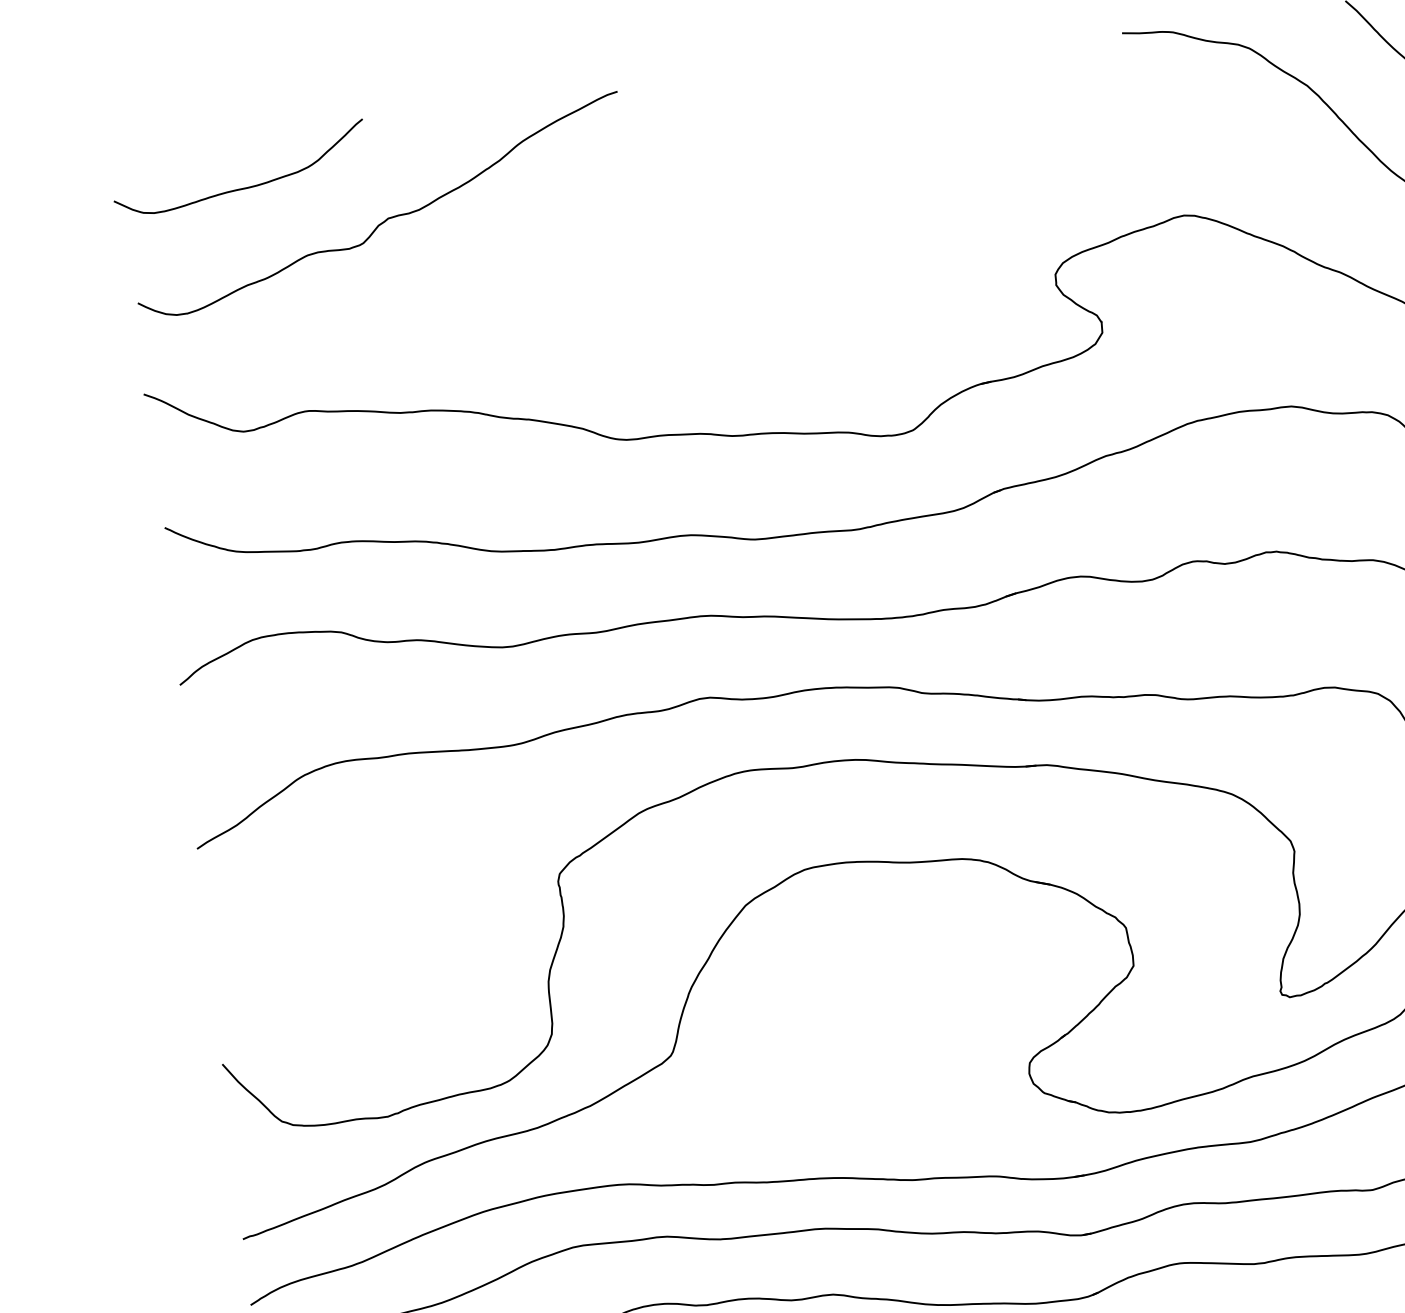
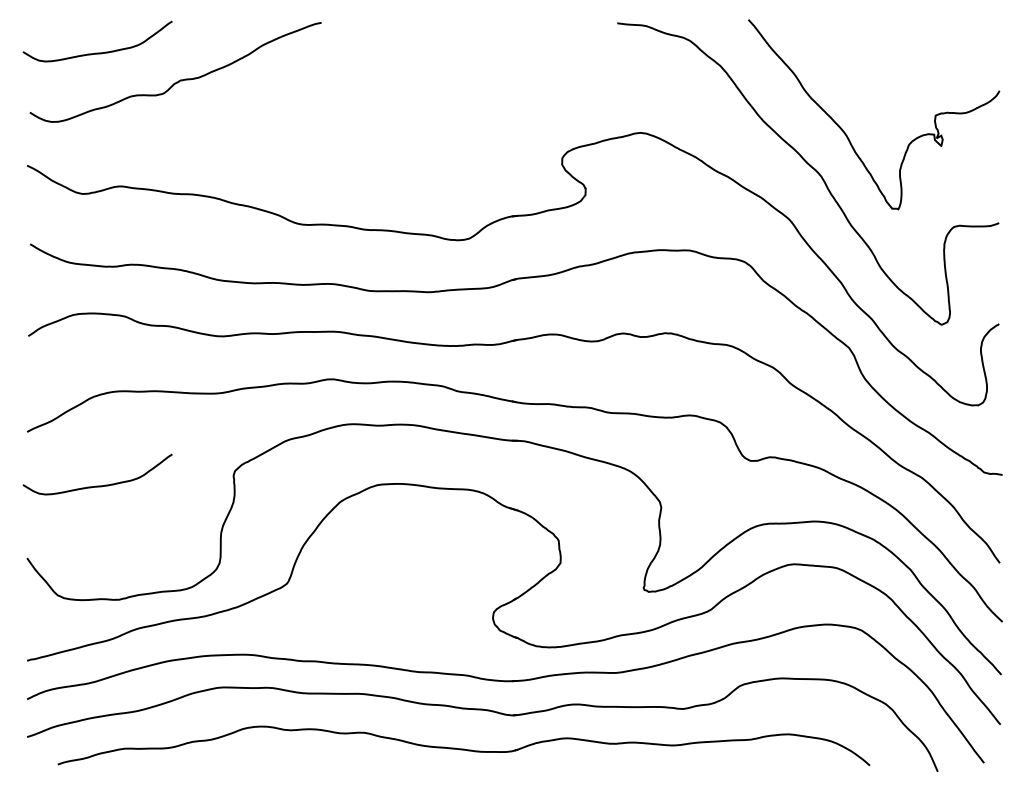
curve: (327, 926) -> (97, 485), added

